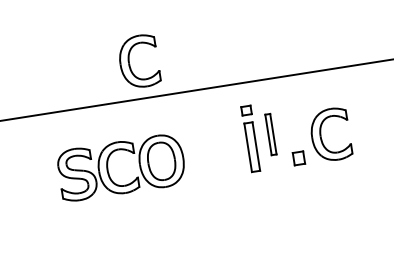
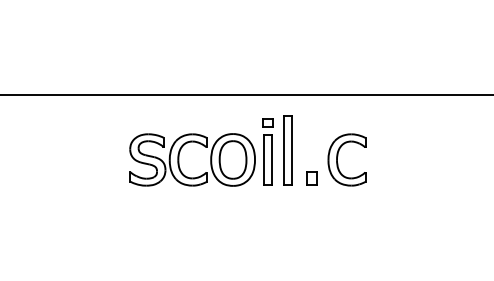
part: (129, 59) -> (160, 54), removed
part: (270, 134) -> (287, 150), size x1.67
part: (108, 169) -> (179, 159), moved

